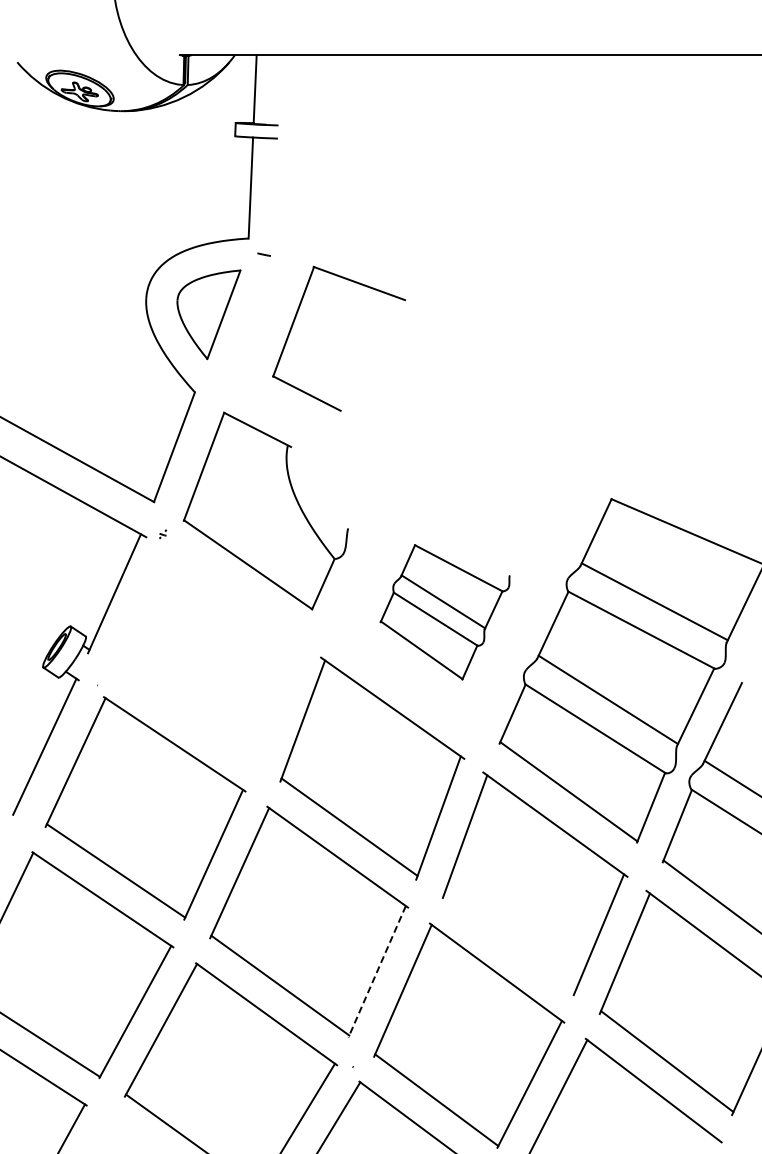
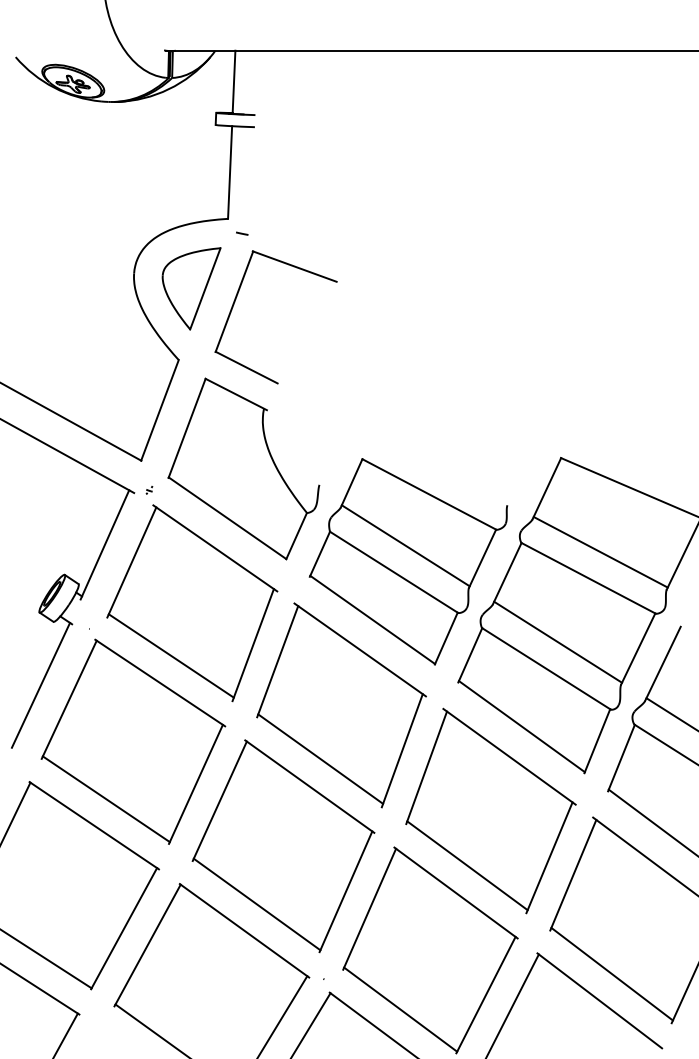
part: (295, 320) -> (236, 300), moved
part: (444, 612) -> (407, 562), size x1.67
part: (209, 656) -> (192, 602), added
line: (509, 943) -> (467, 865), added
line: (377, 971) -> (346, 891), dashed -> solid

